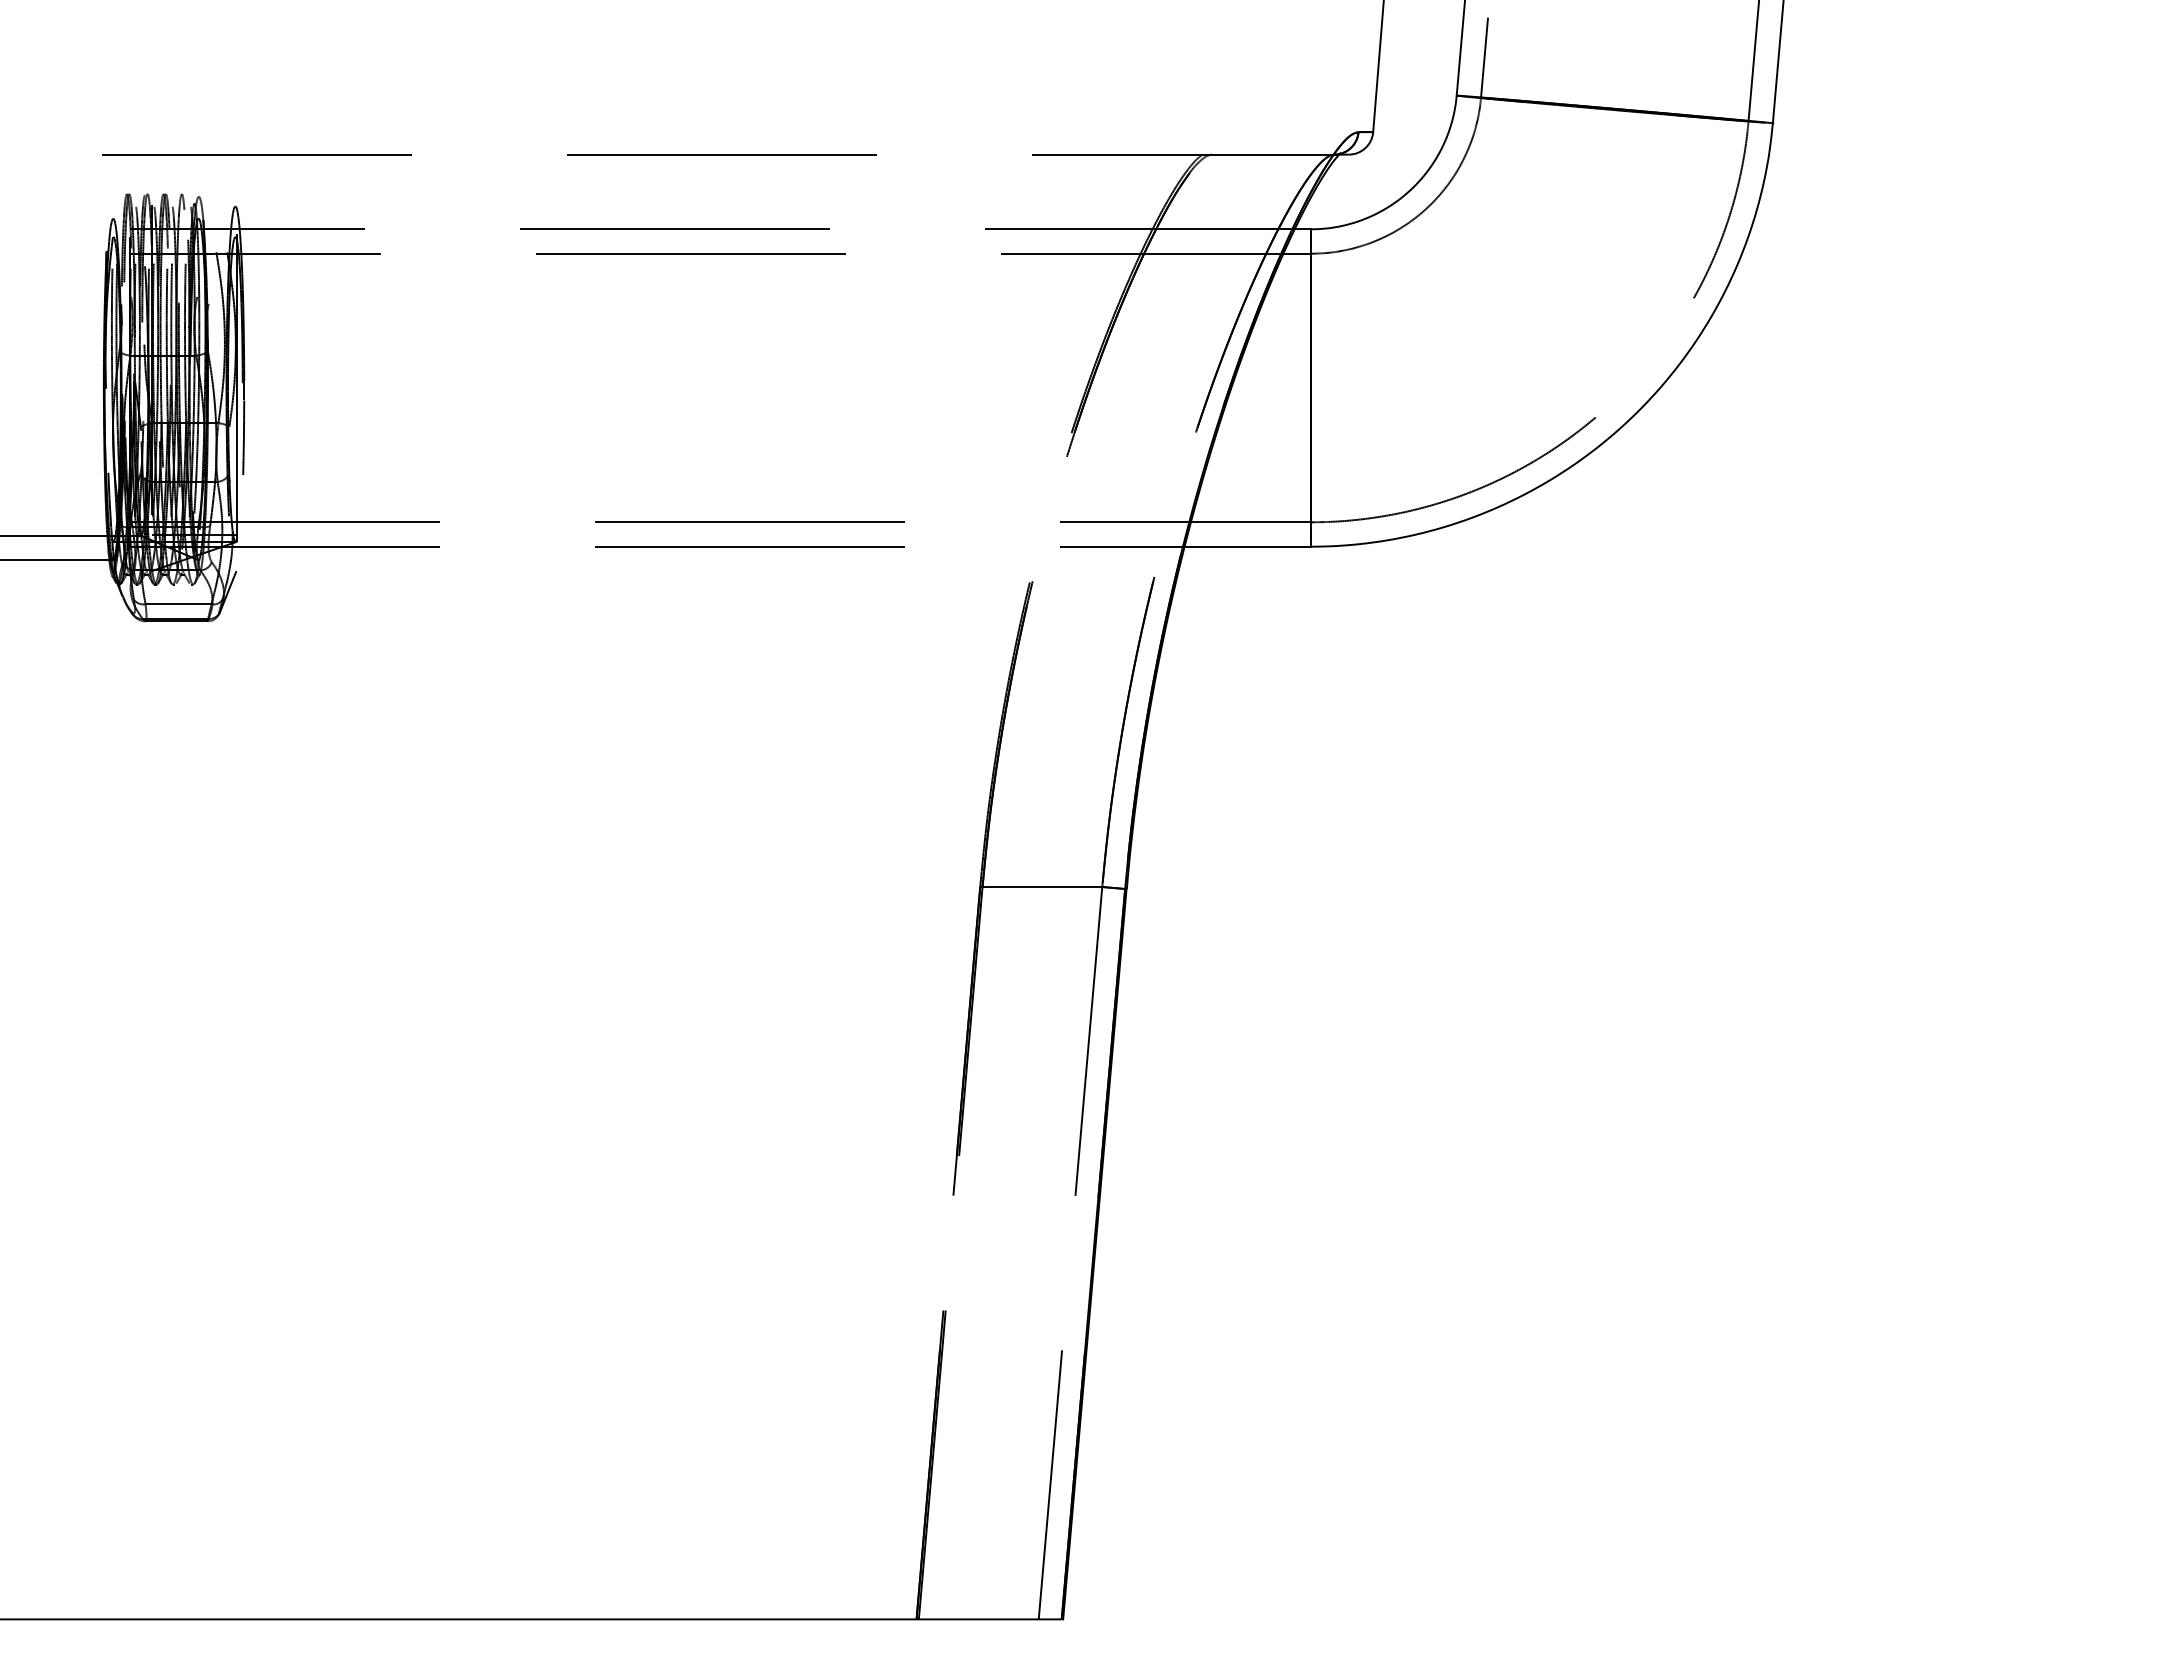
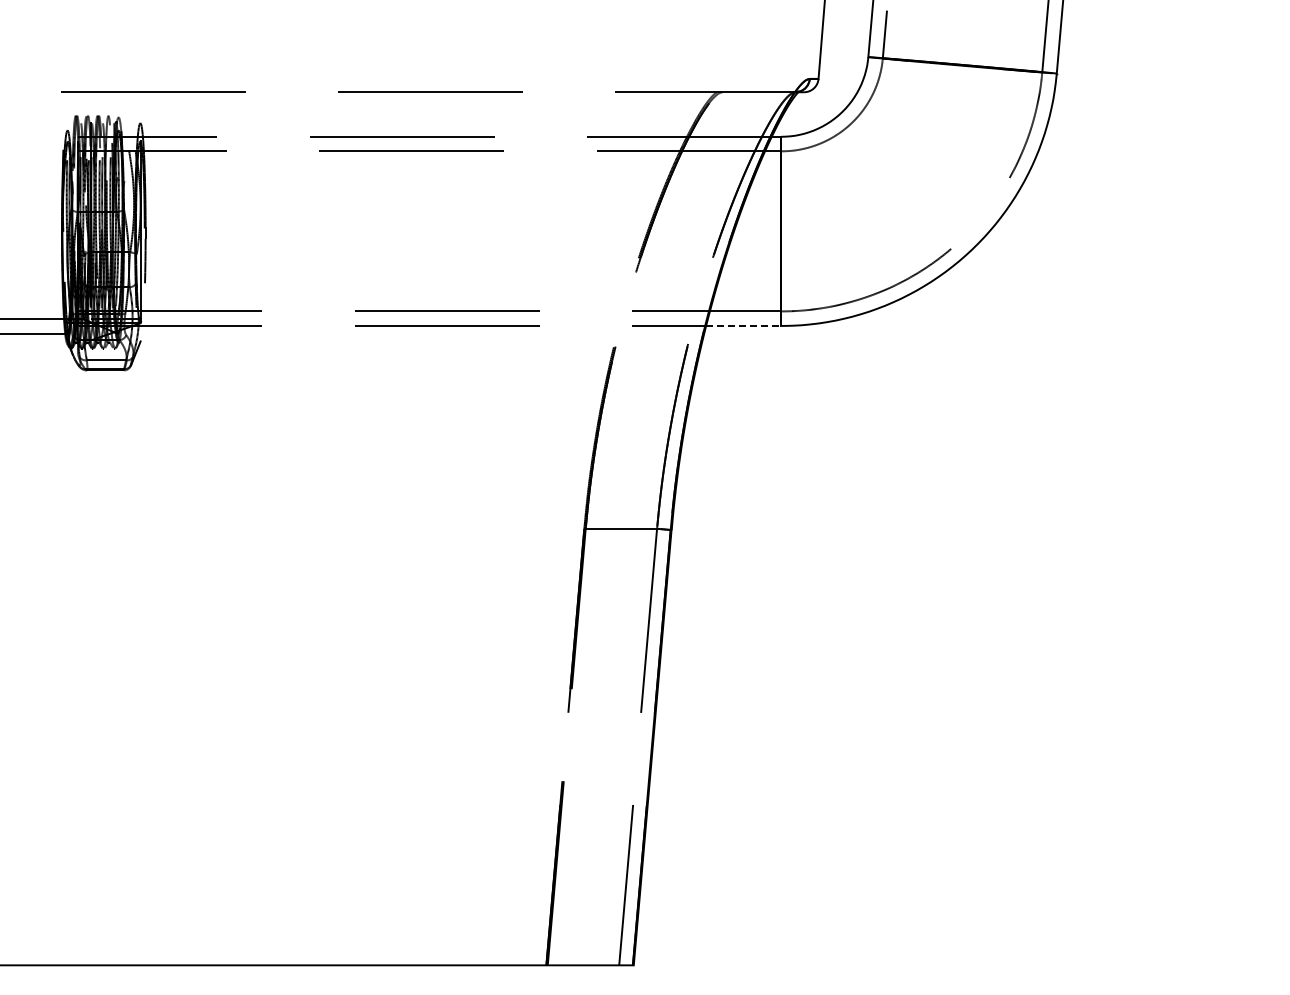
line: (1247, 545) -> (743, 325), solid -> dashed

